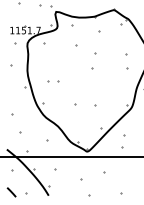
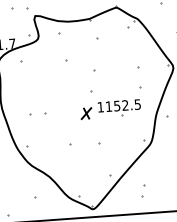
part: (104, 82) -> (110, 110), added
part: (123, 141) -> (142, 191), size x0.62

